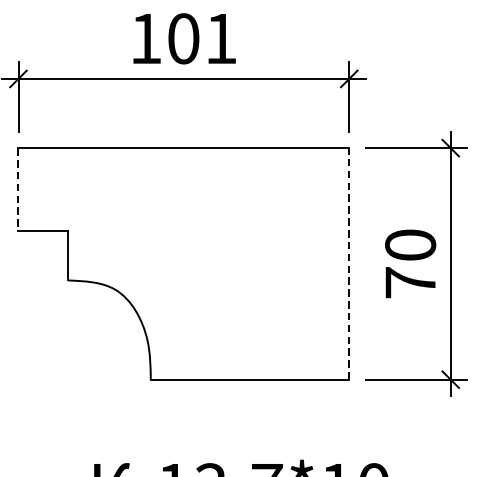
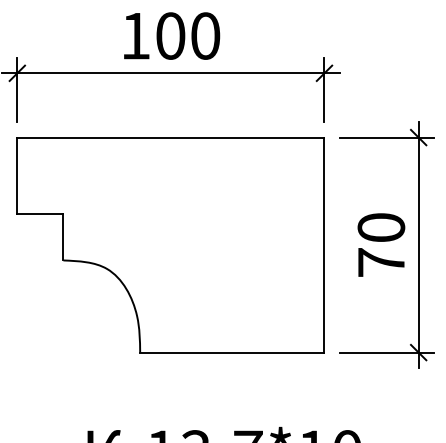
text: (221, 38) -> (205, 35), 101 -> 100
line: (18, 190) -> (17, 176), dashed -> solid
line: (349, 264) -> (324, 245), dashed -> solid

